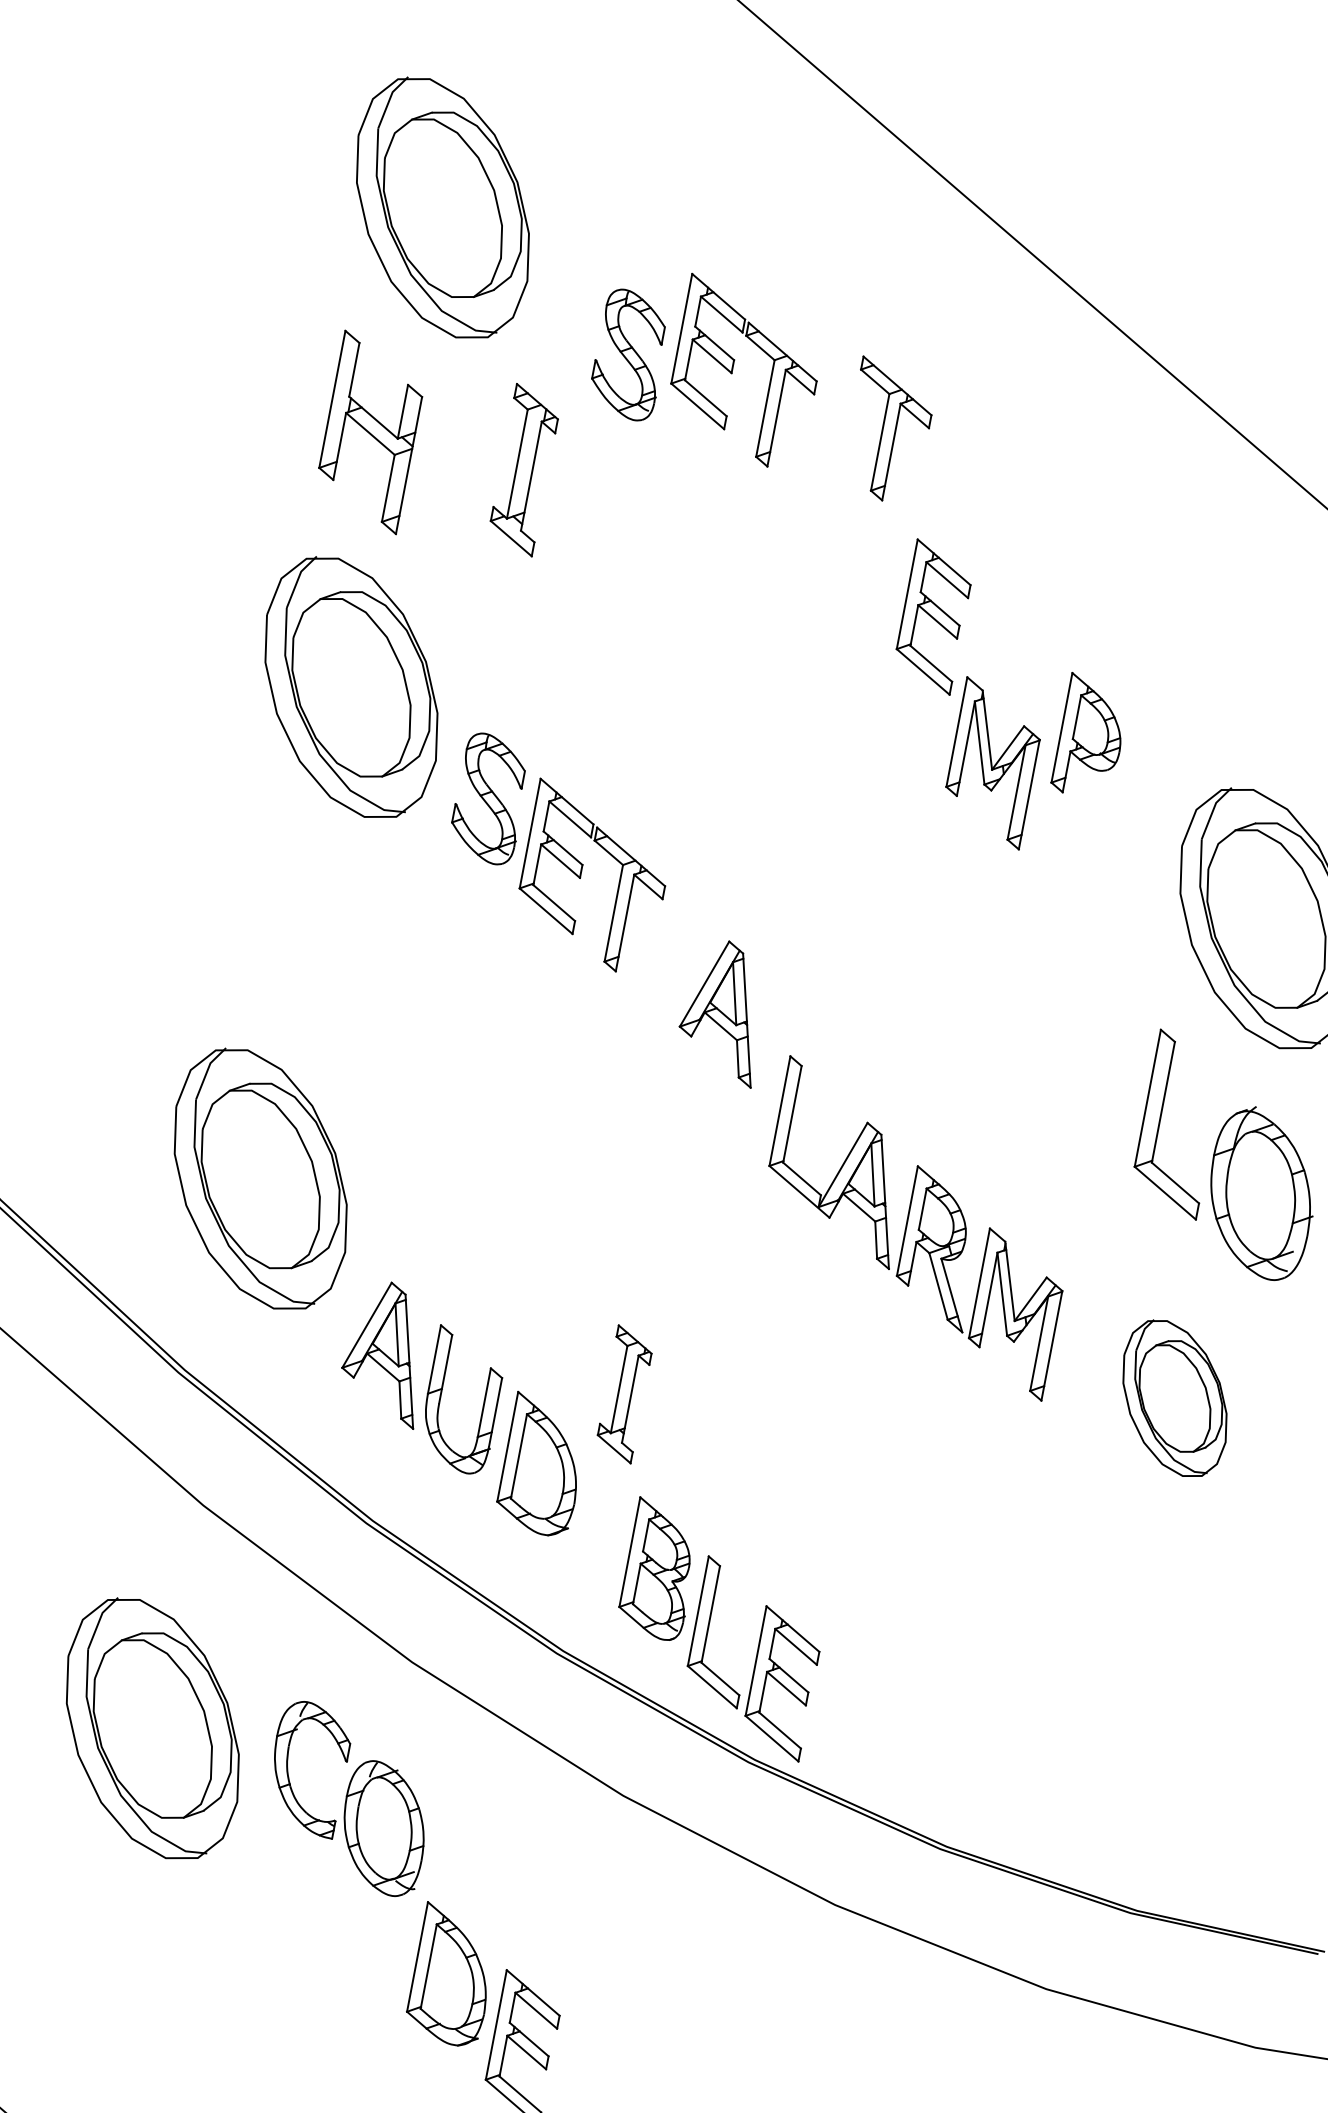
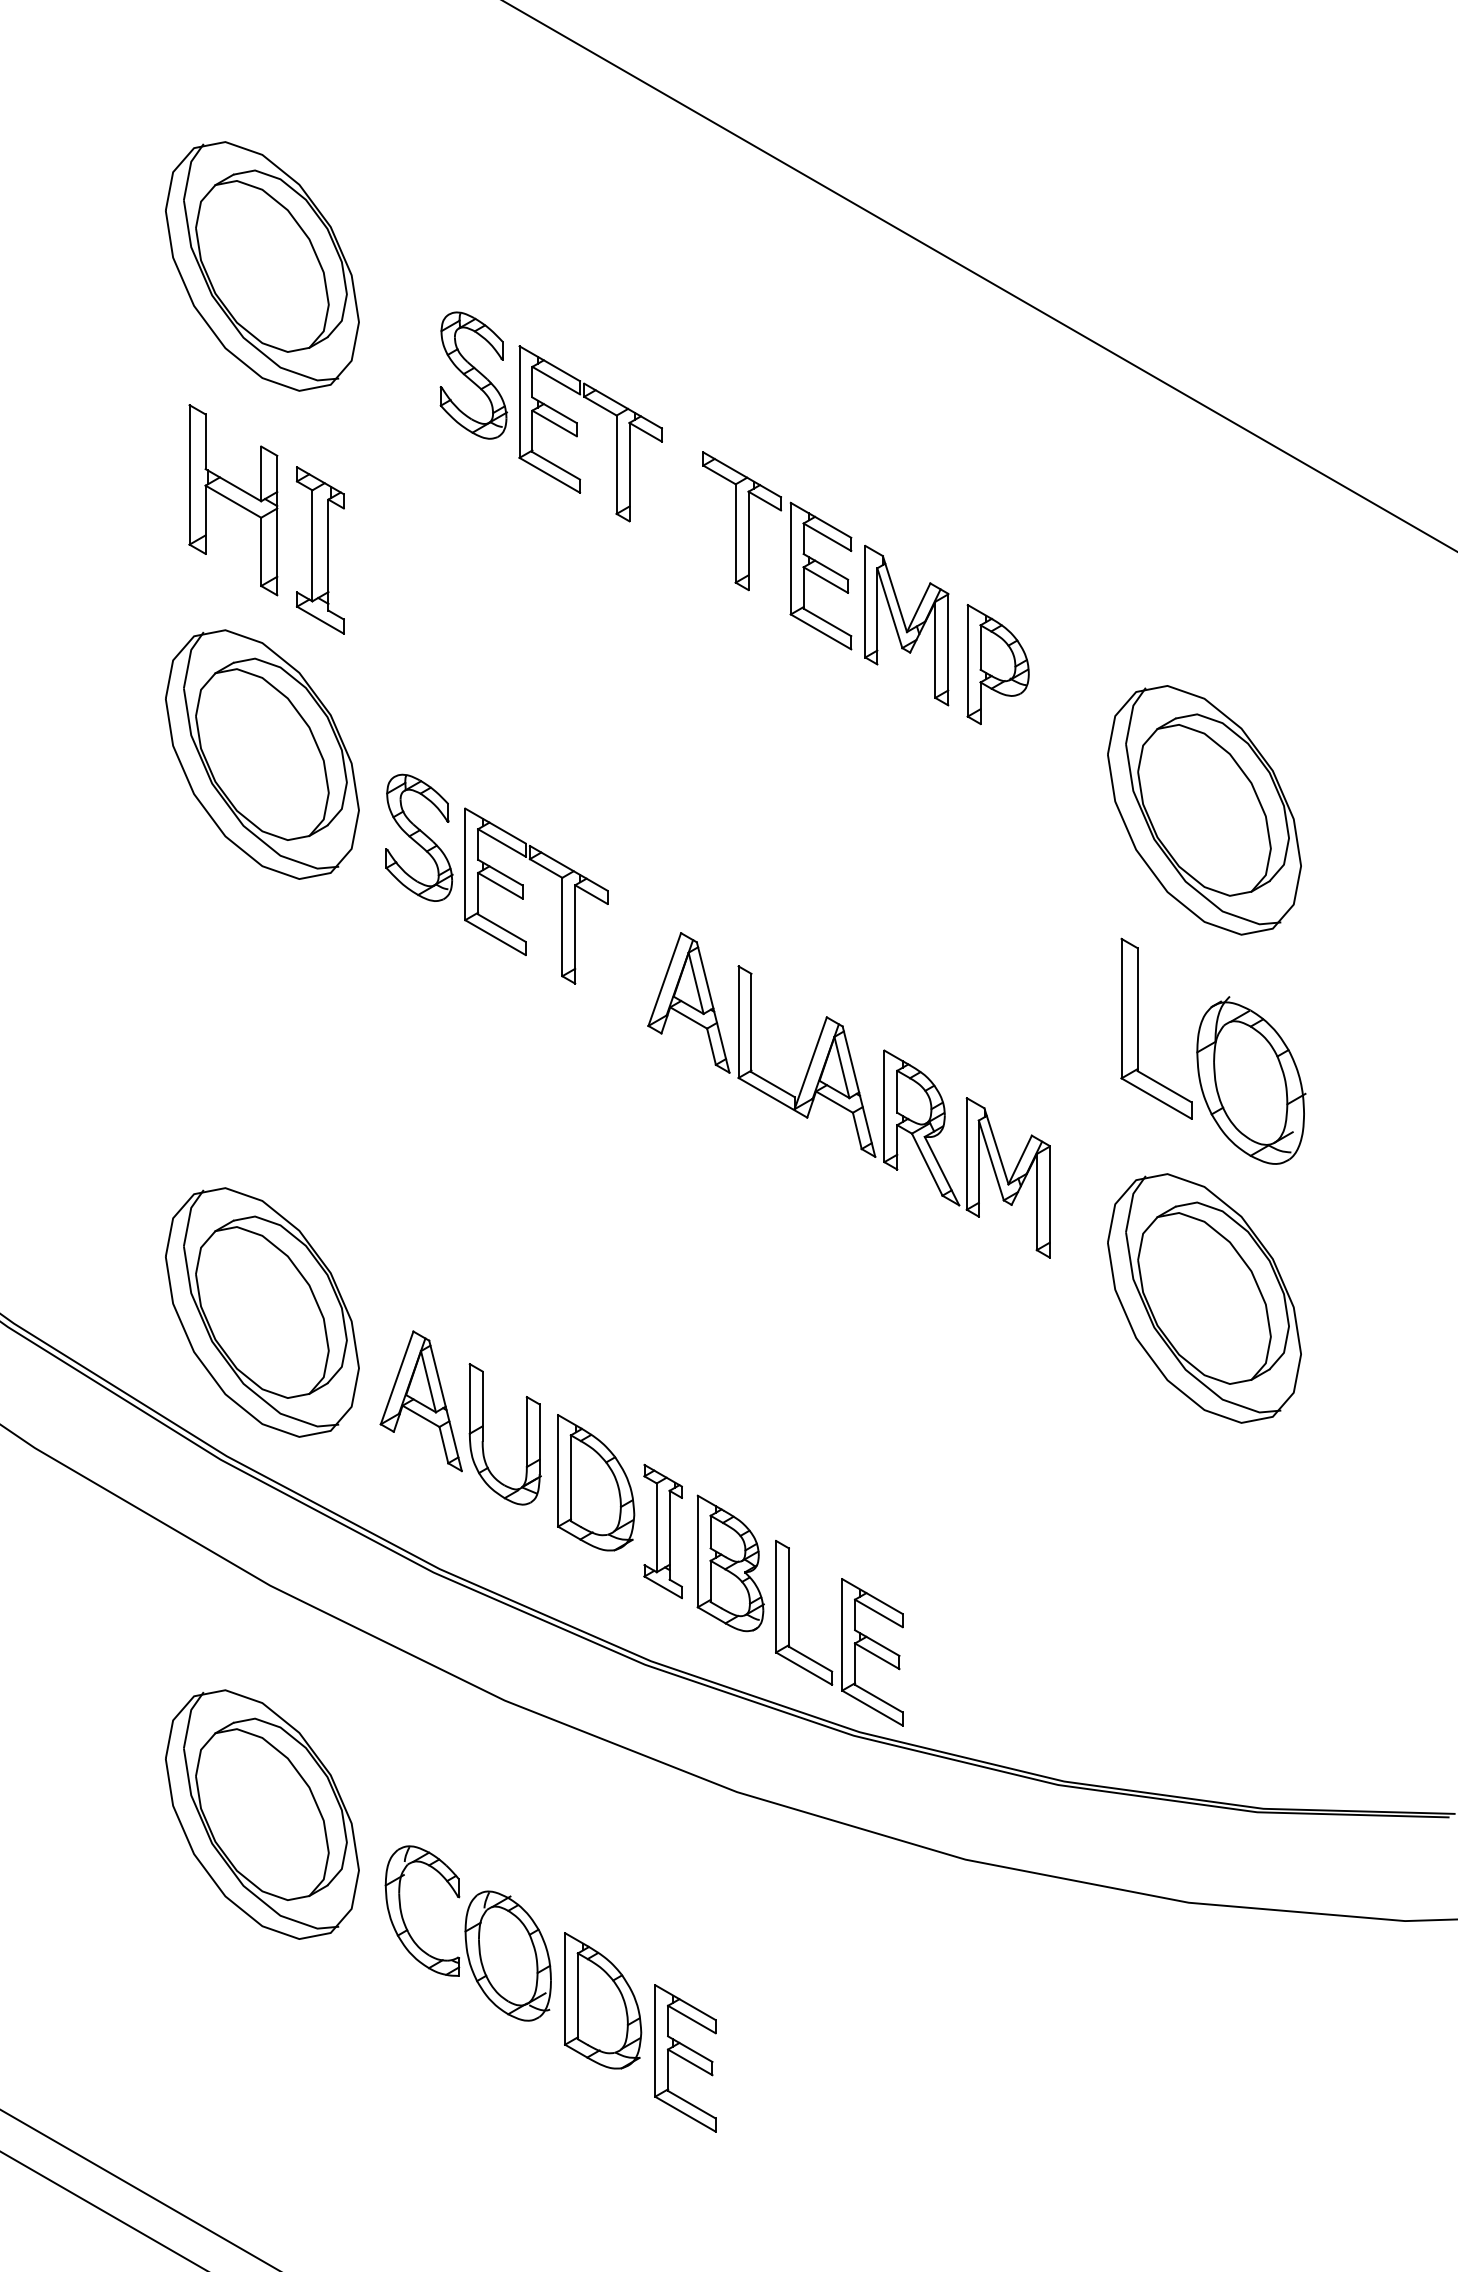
part: (732, 370) -> (577, 433), moved
part: (889, 431) -> (742, 521), moved
part: (523, 470) -> (319, 550), moved
part: (992, 763) -> (906, 625), moved
part: (260, 1179) -> (262, 1312), moved
part: (915, 1227) -> (893, 1111), moved
part: (624, 1394) -> (662, 1531), moved
part: (1174, 1398) -> (1204, 1298), size x1.67
part: (348, 1798) -> (467, 1933), moved

